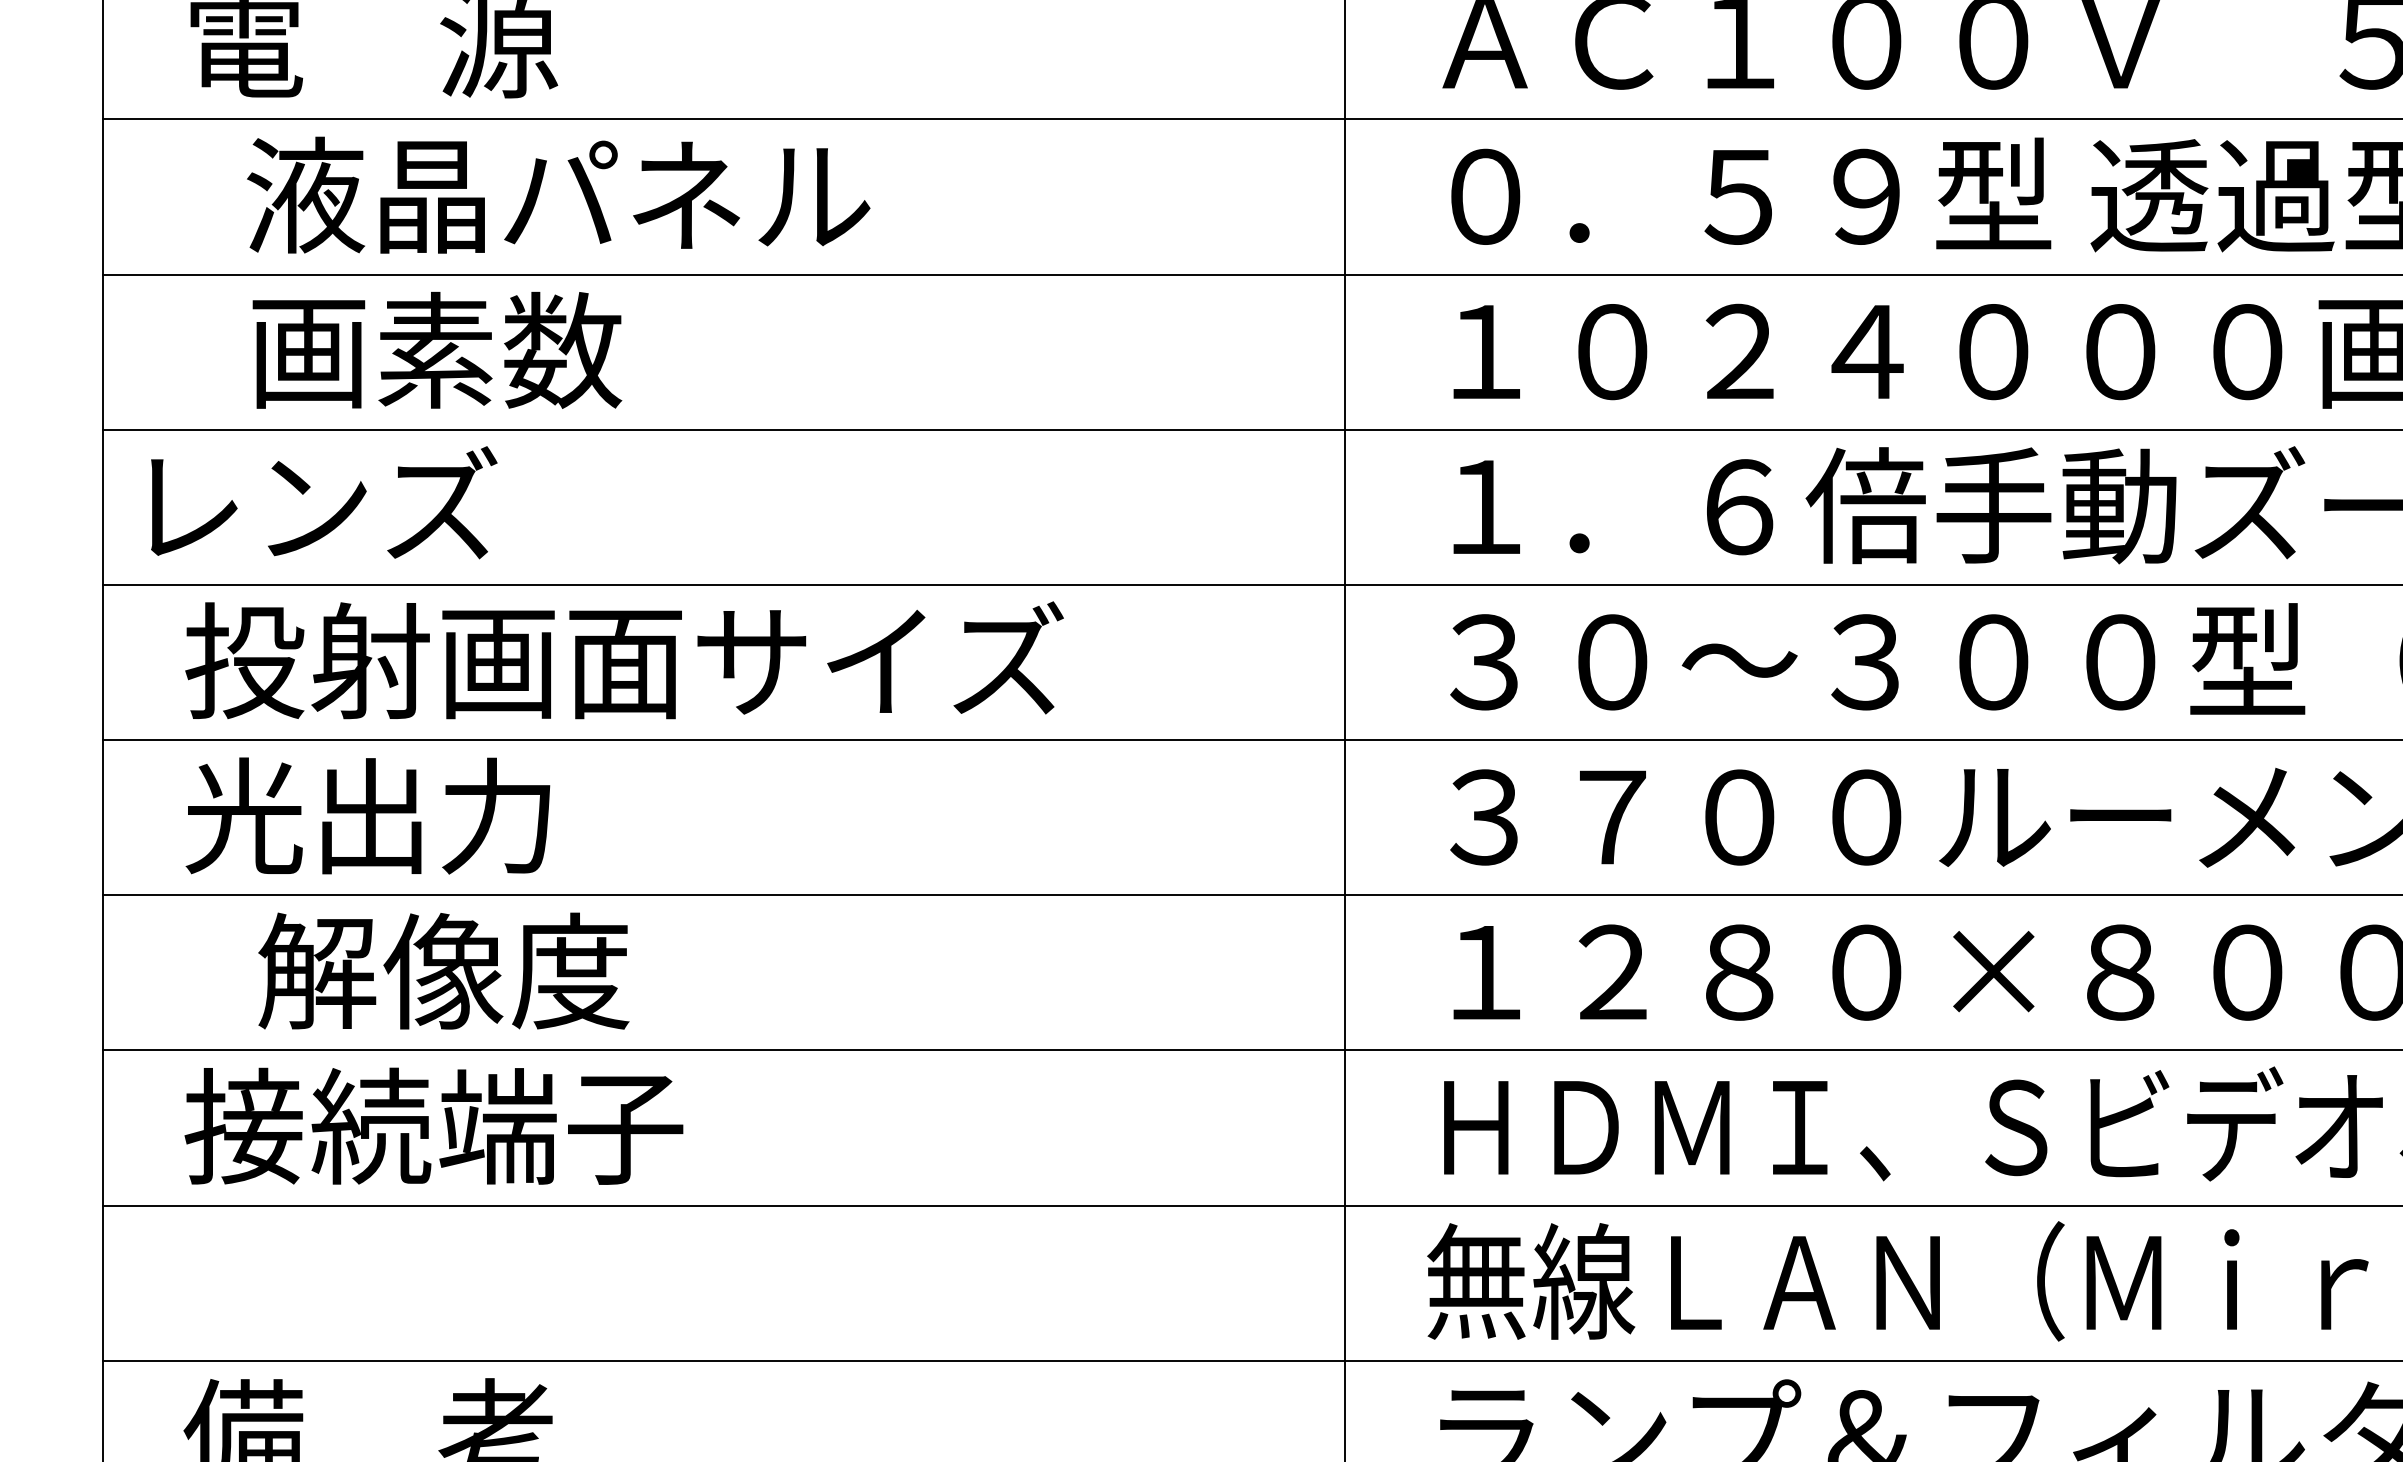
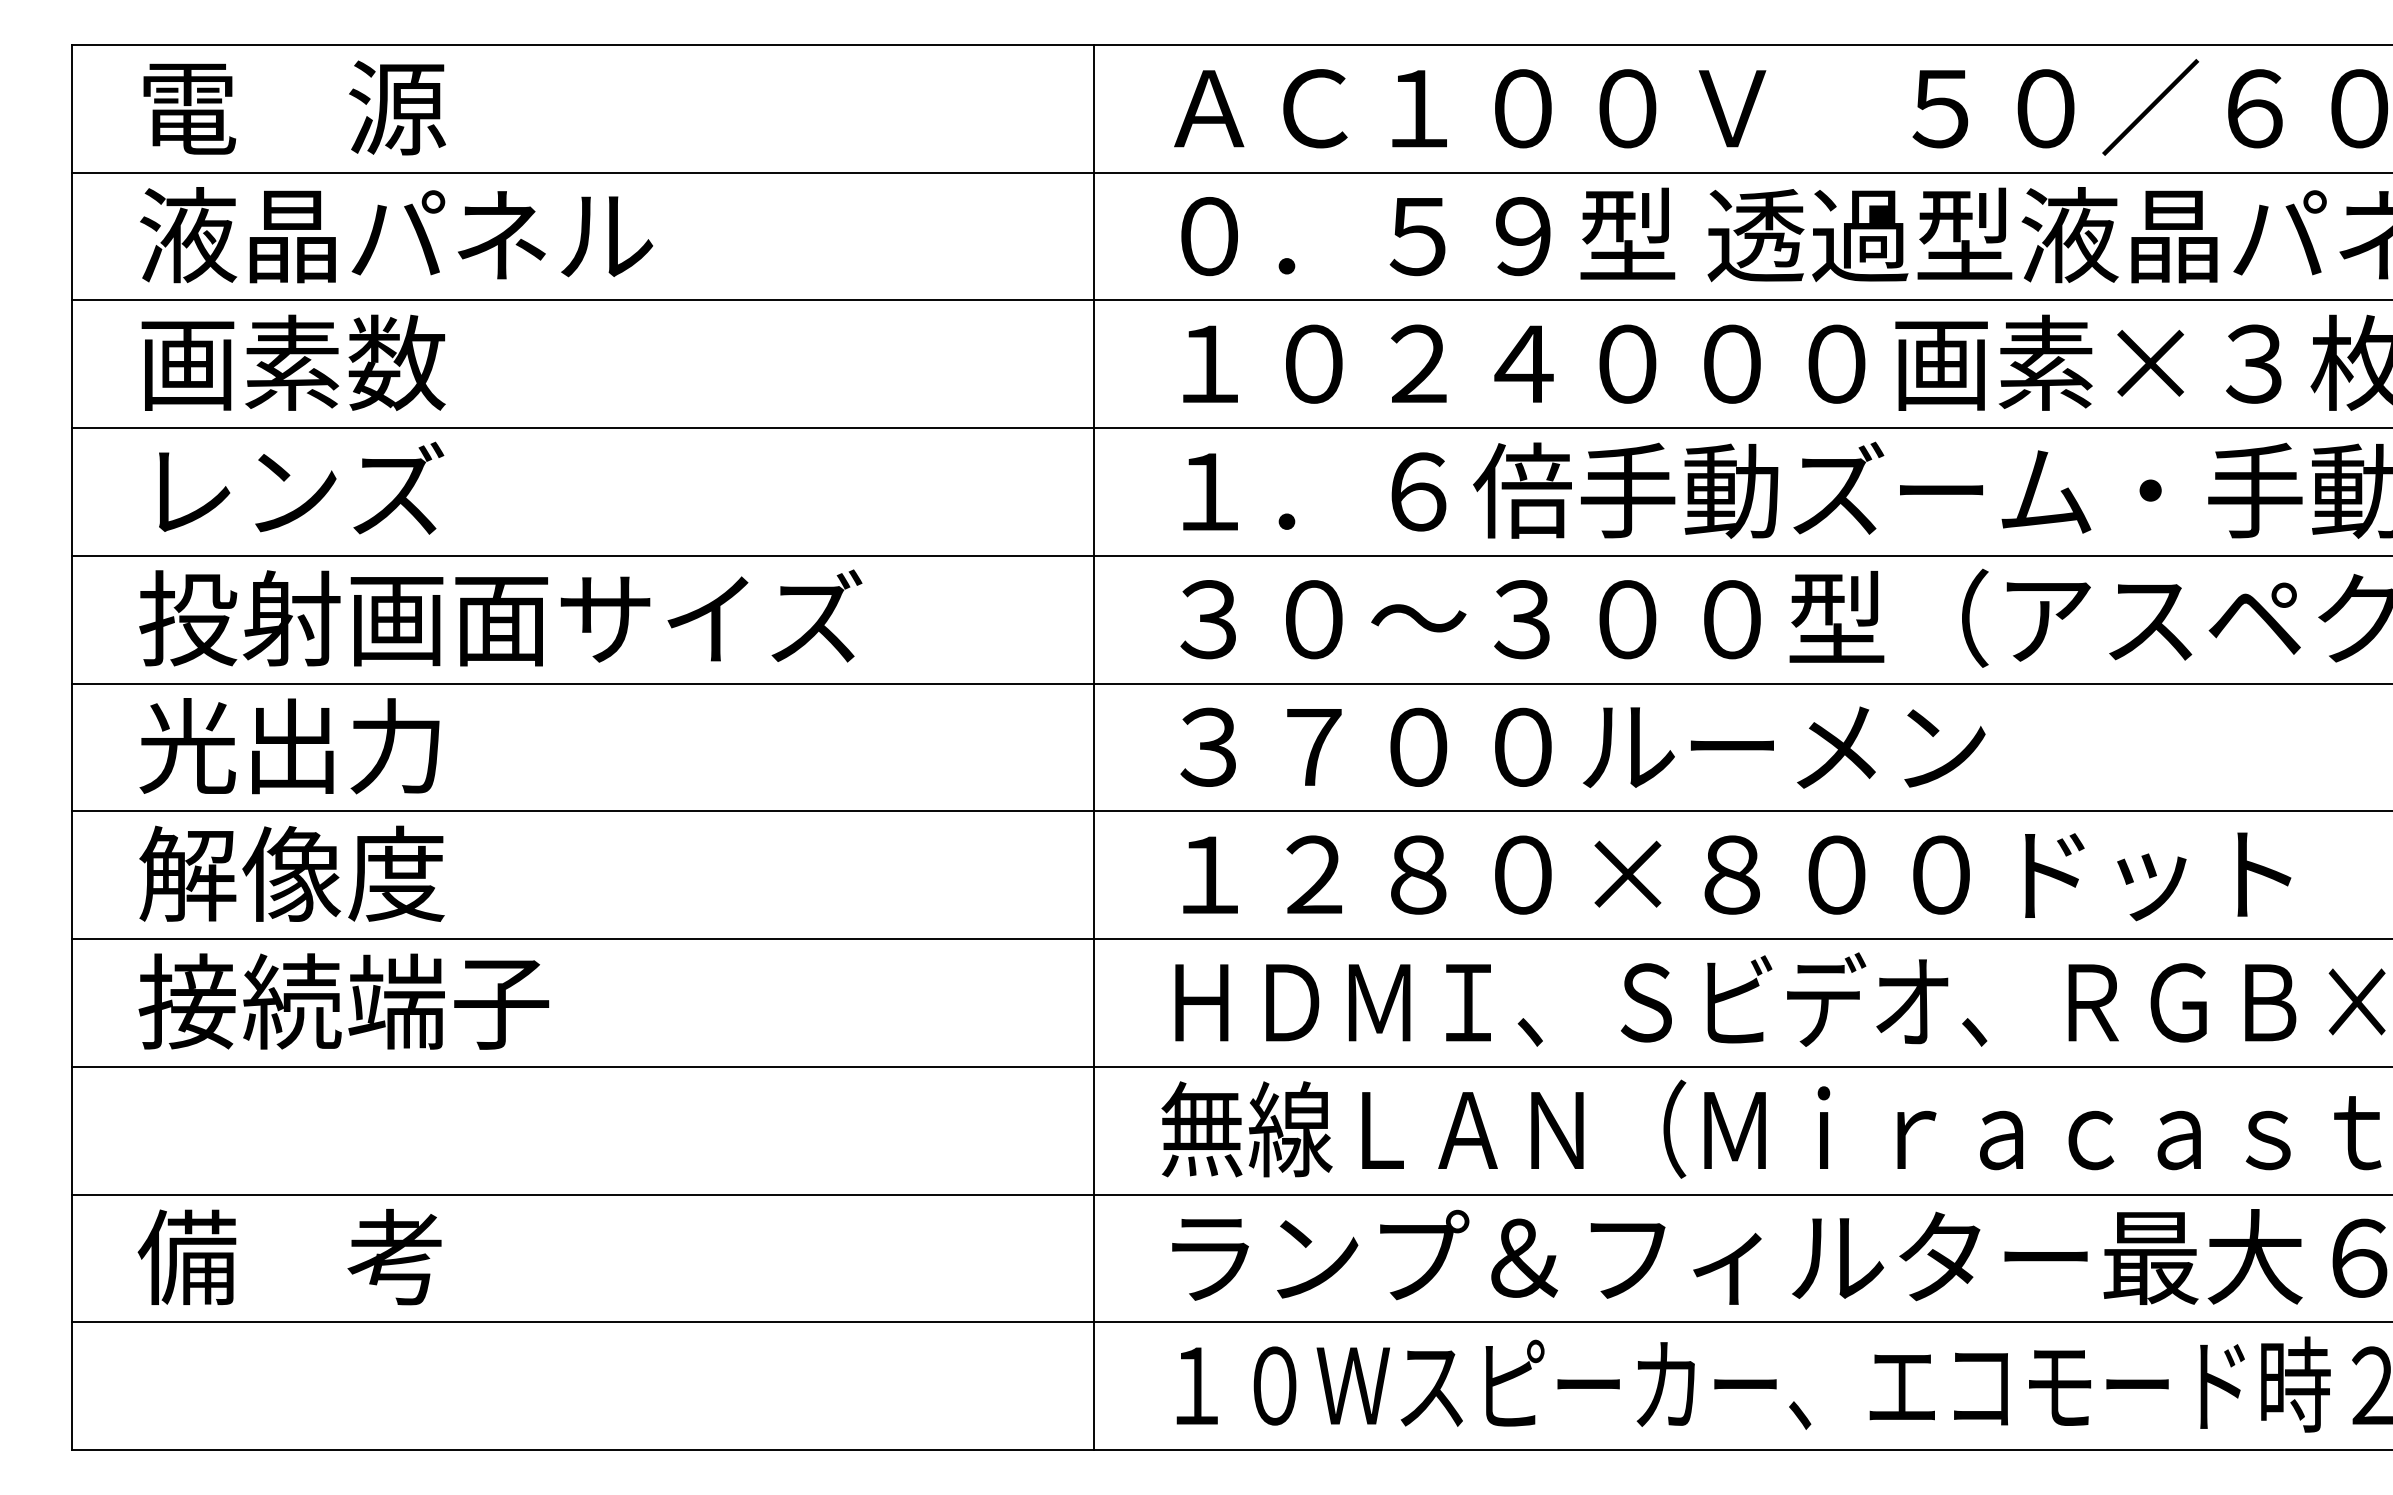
text: (558, 195) -> (396, 235), moved
text: (437, 349) -> (293, 362), moved
text: (324, 501) -> (301, 487), moved
text: (443, 970) -> (291, 873), moved

